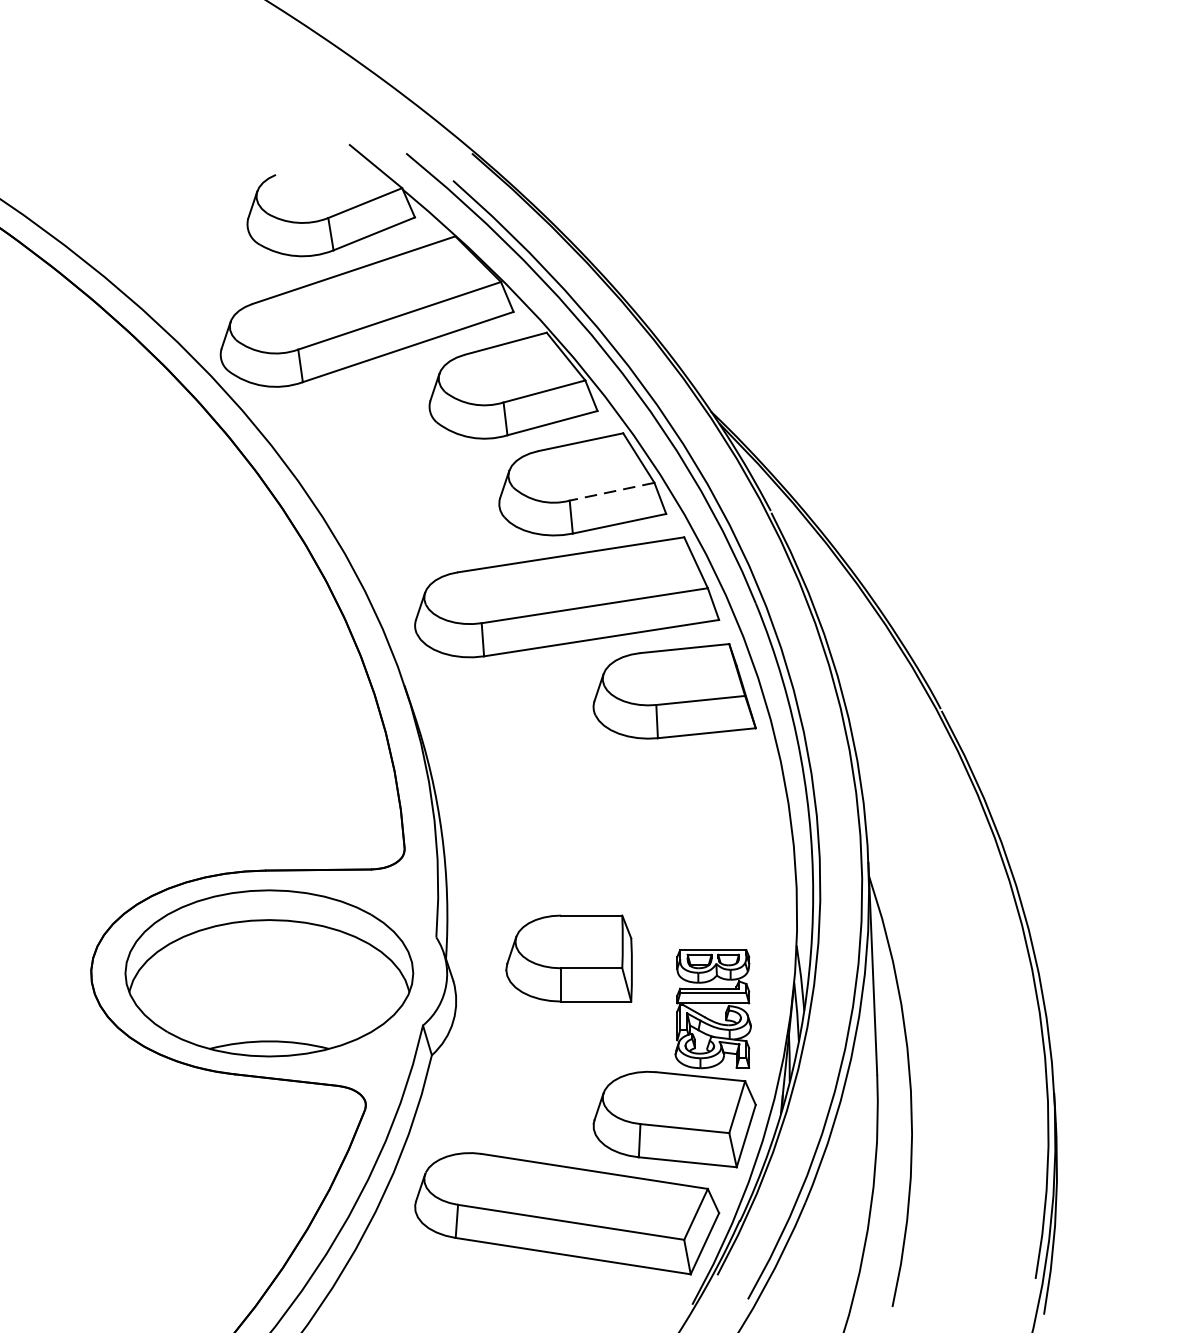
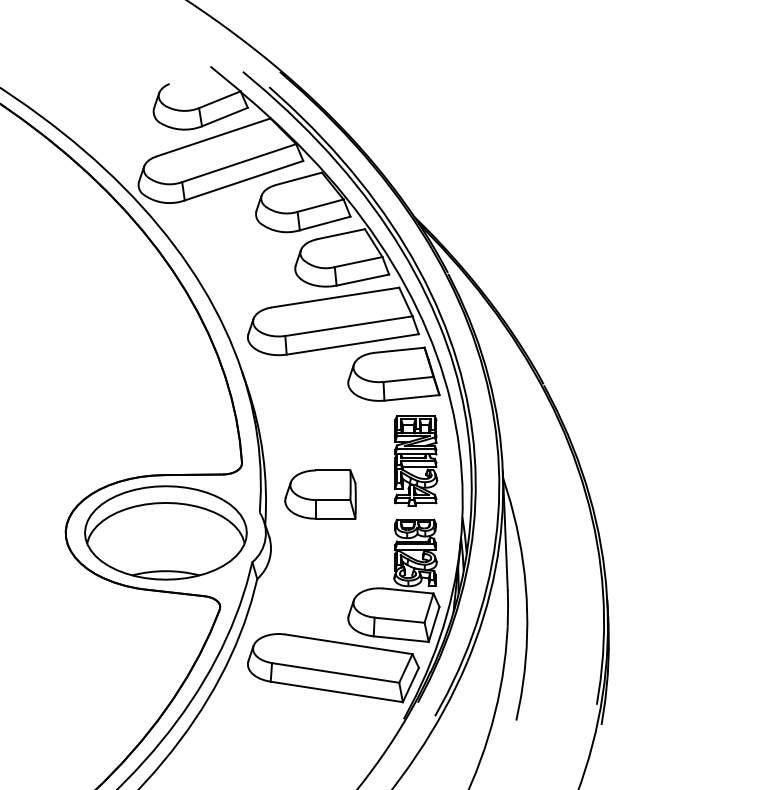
line: (611, 492) -> (358, 262), dashed -> solid
part: (714, 844) -> (416, 460), added
part: (569, 958) -> (320, 494), moved

